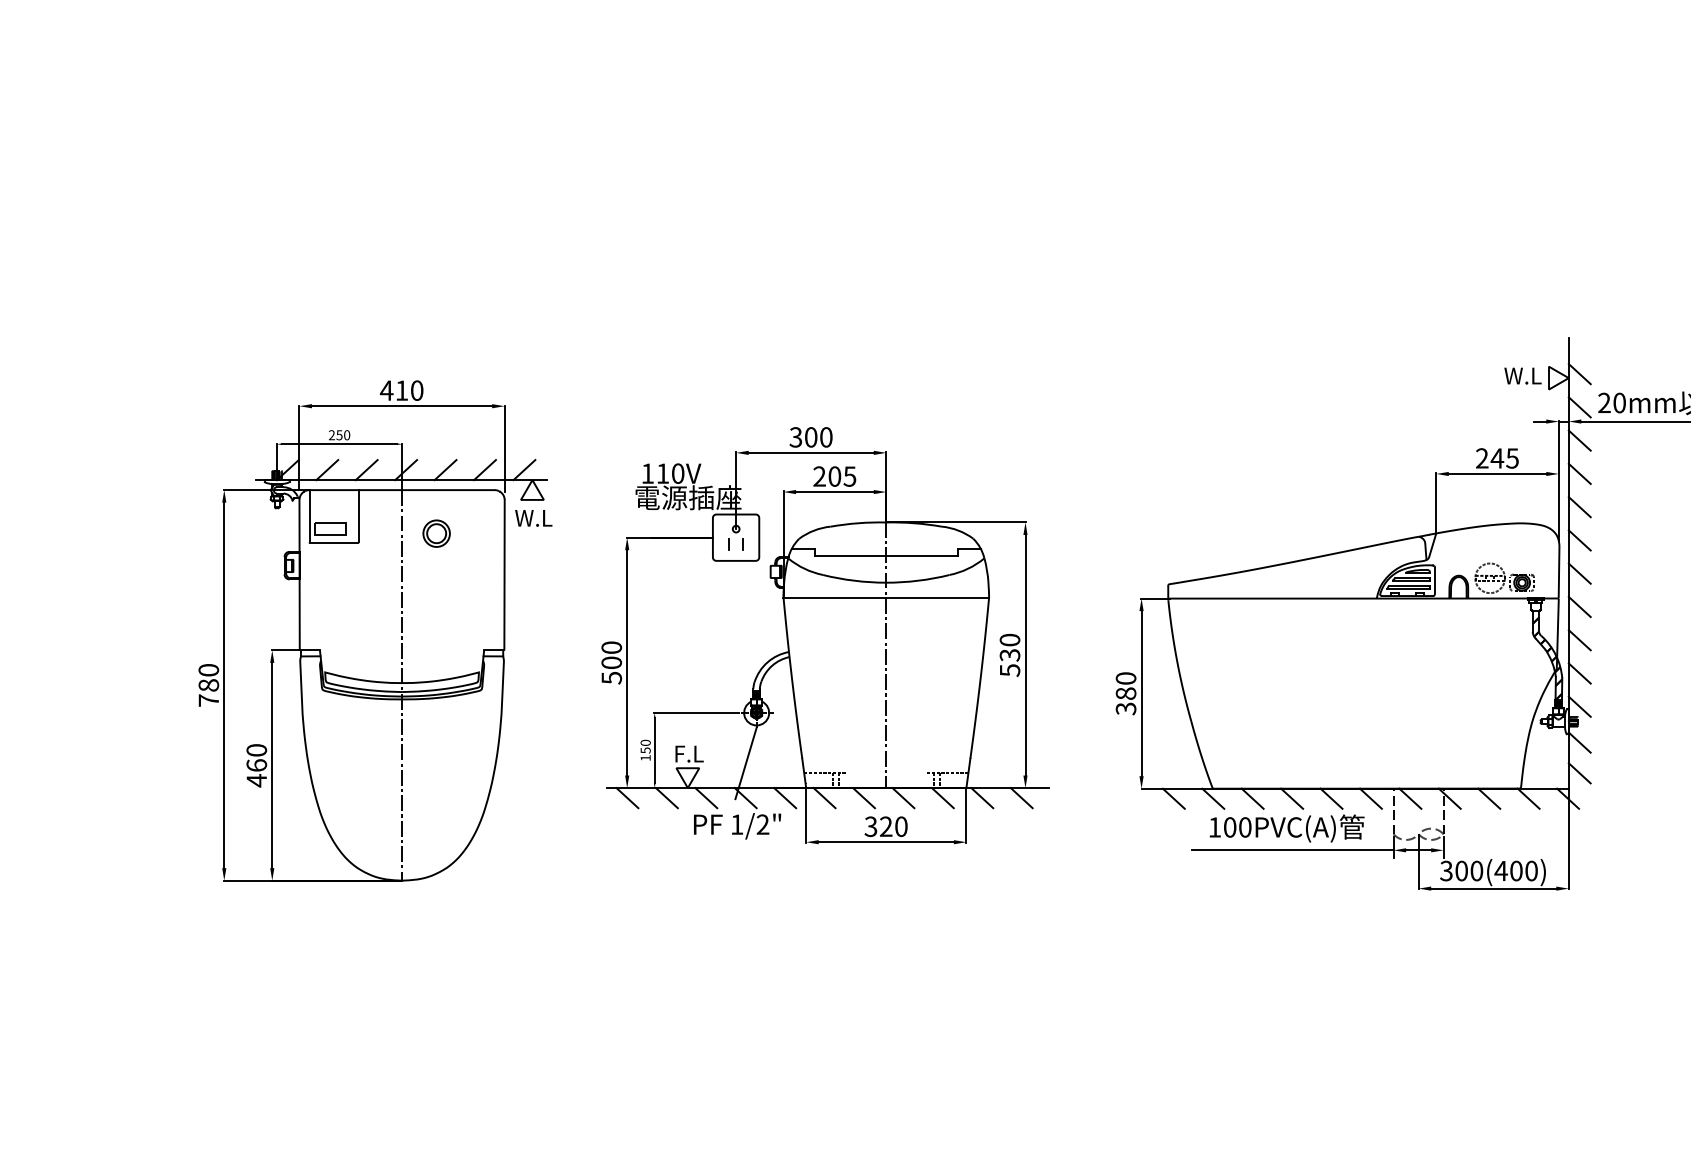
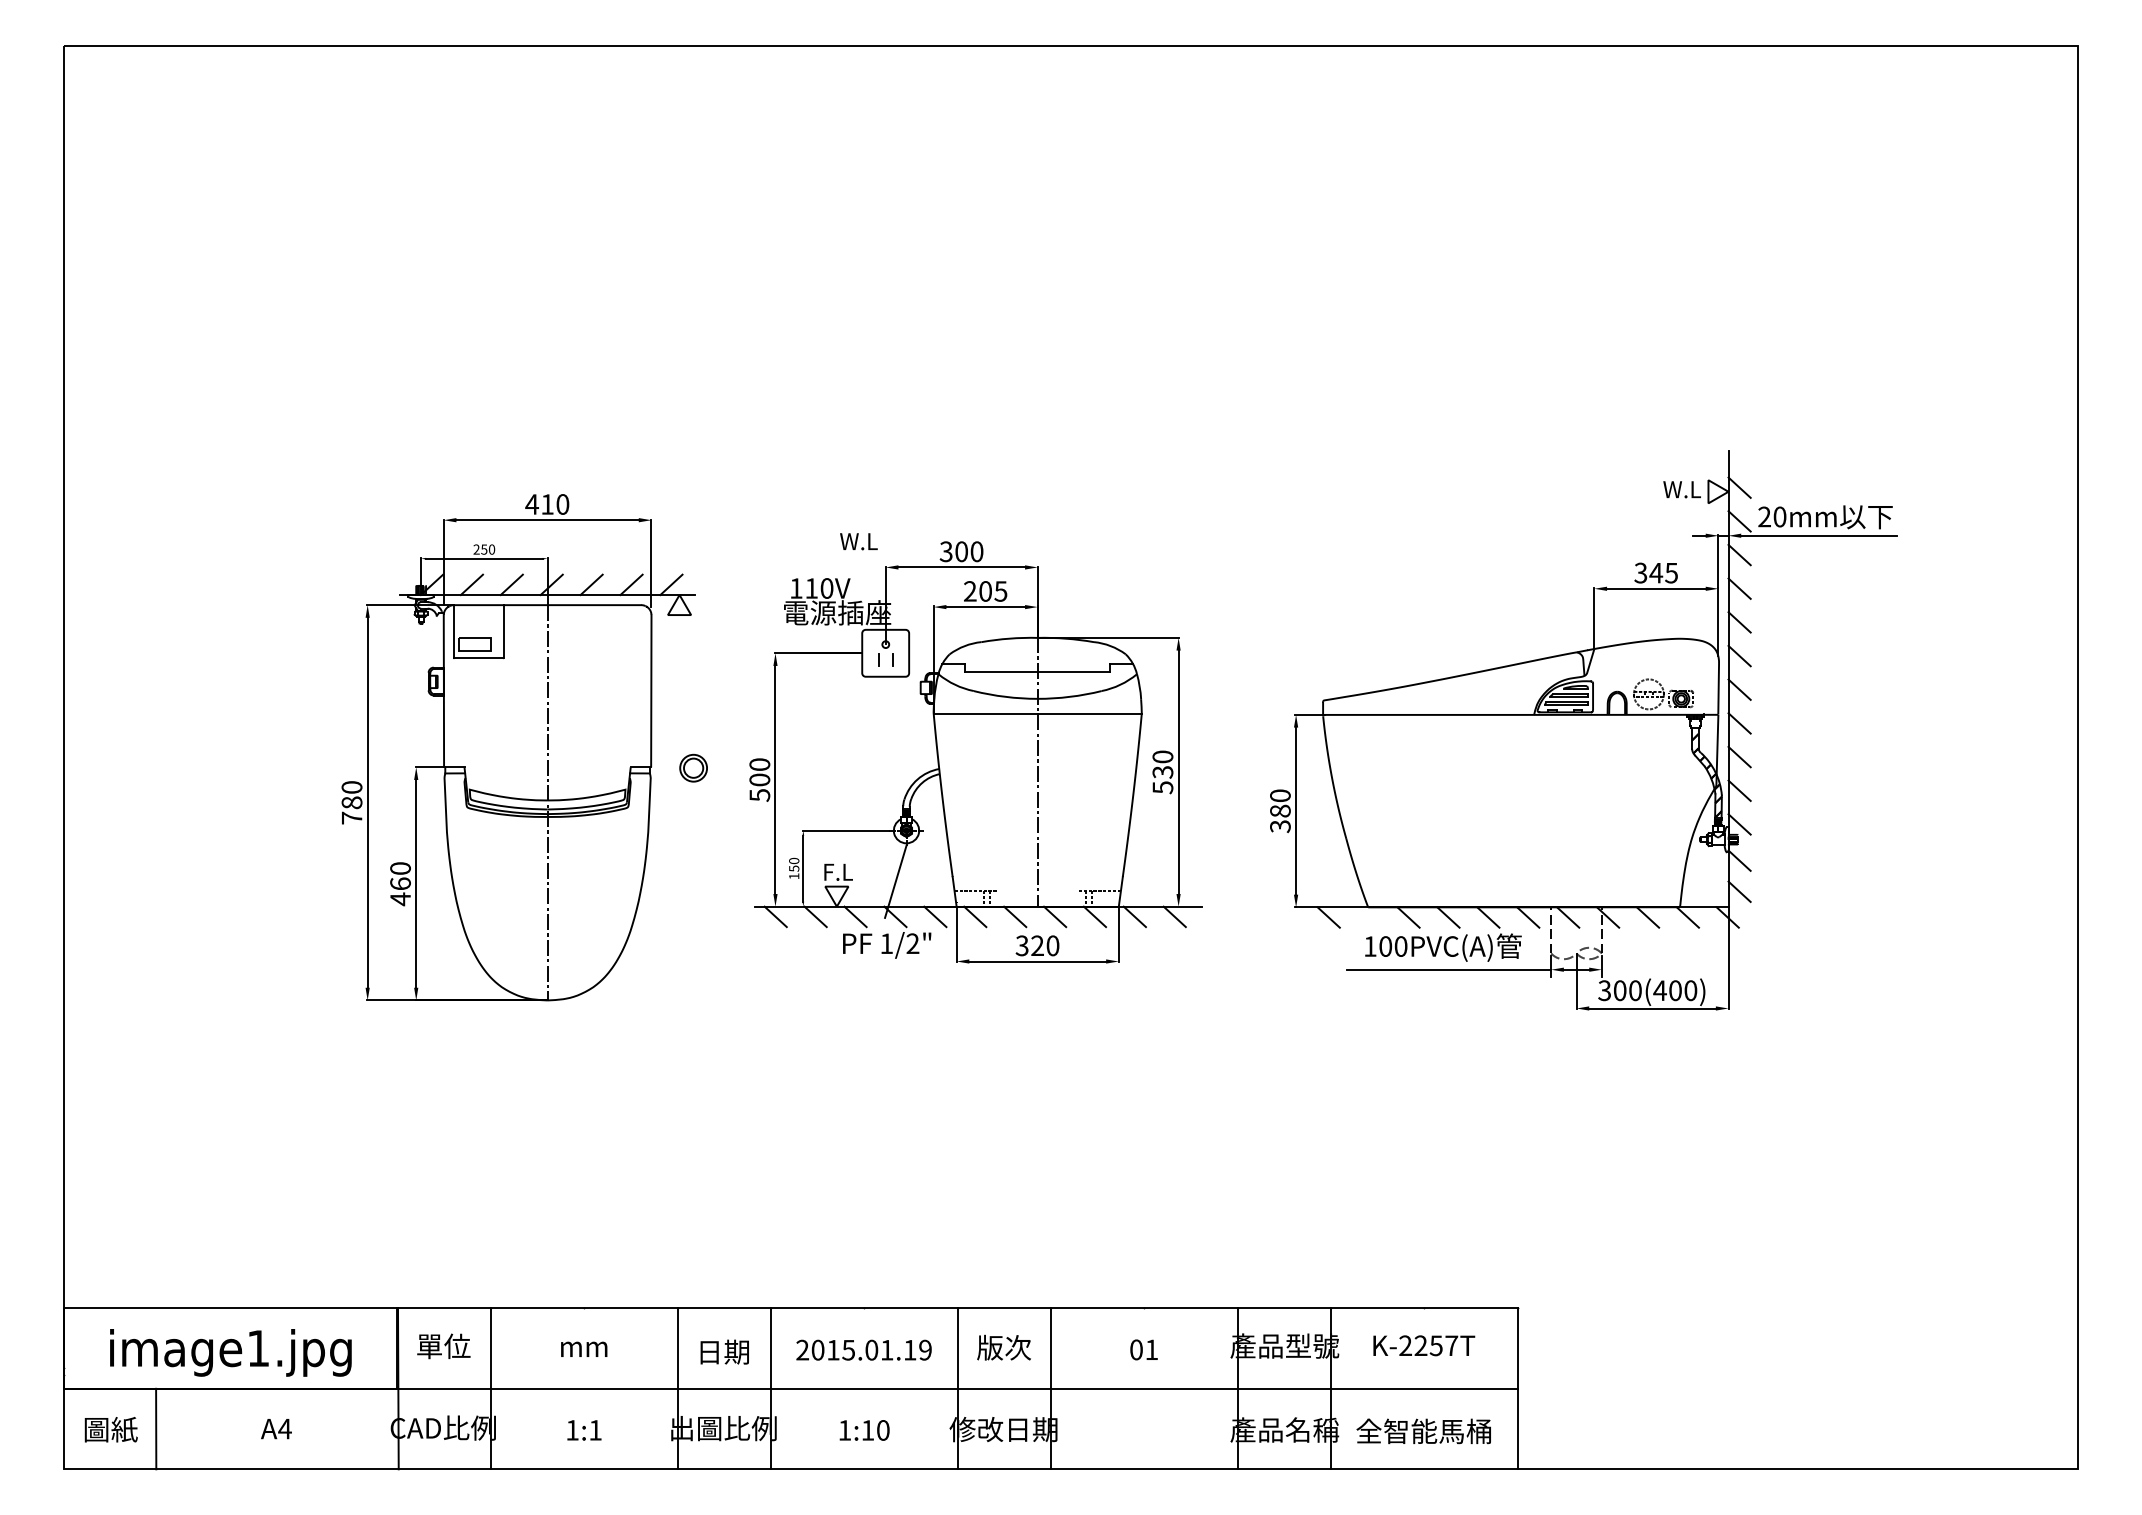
text: (1481, 458) -> (1640, 573), 245 -> 345
text: (533, 518) -> (858, 541), moved
part: (436, 532) -> (693, 767), moved
line: (1213, 798) -> (1368, 917), removed

